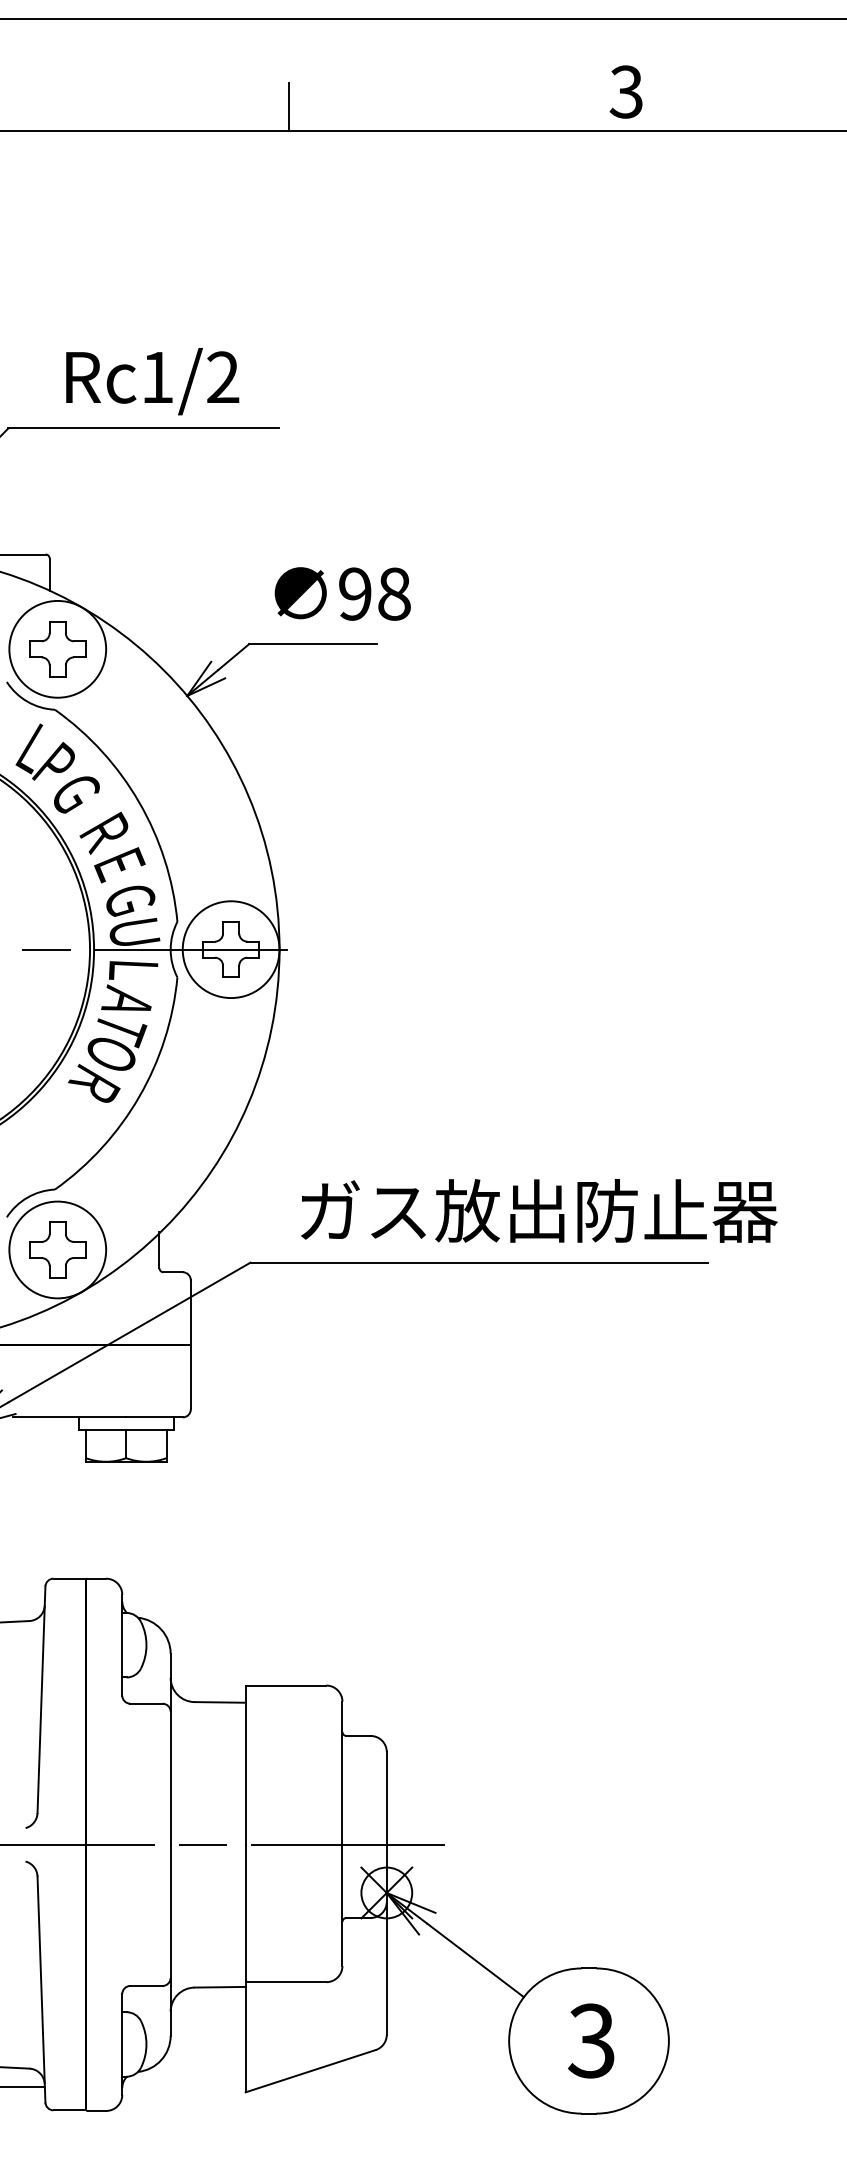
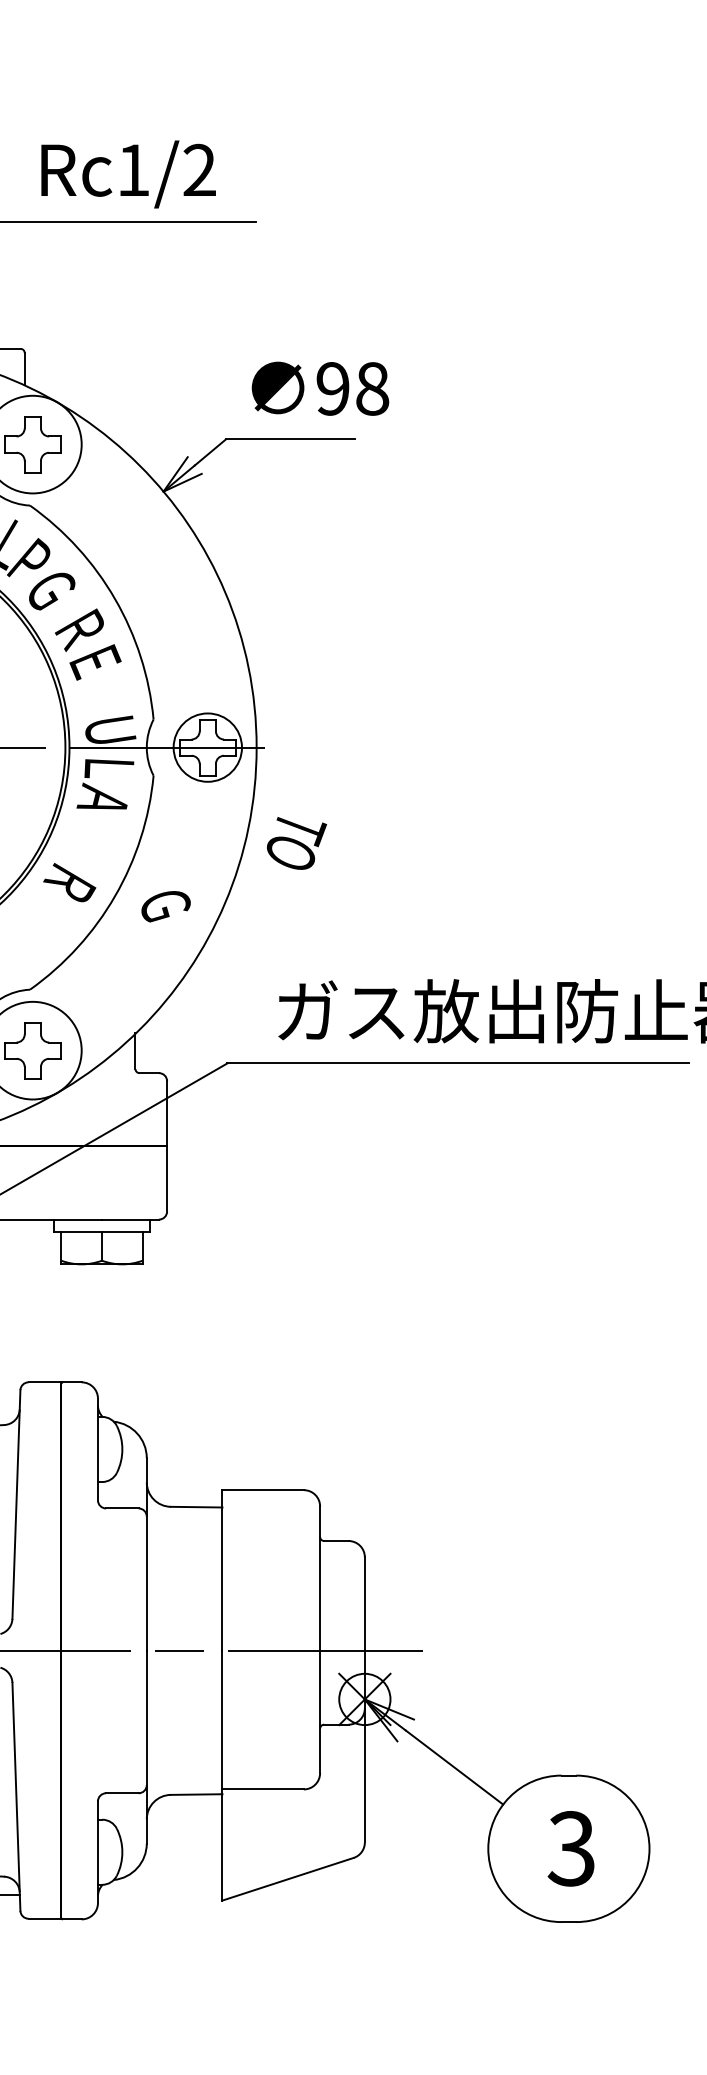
text: (130, 900) -> (165, 905), moved
circle: (230, 949) -> (207, 747), size x0.7
text: (117, 1044) -> (296, 843), moved

